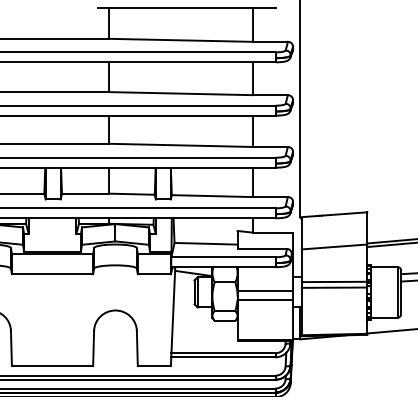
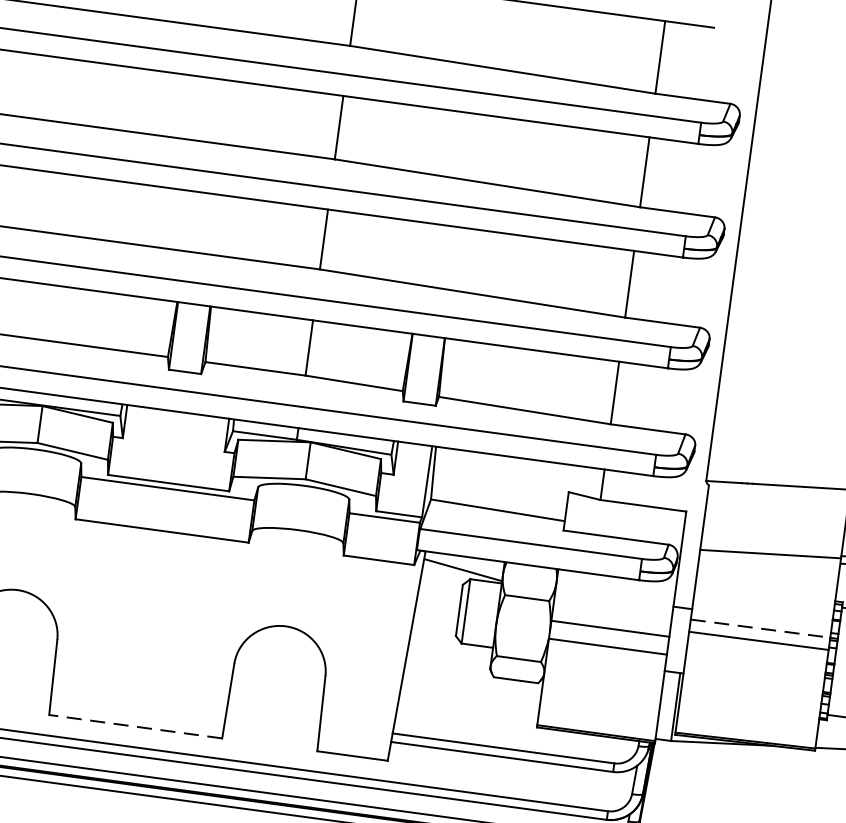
line: (334, 281) -> (760, 627), solid -> dashed
line: (52, 366) -> (135, 727), solid -> dashed

